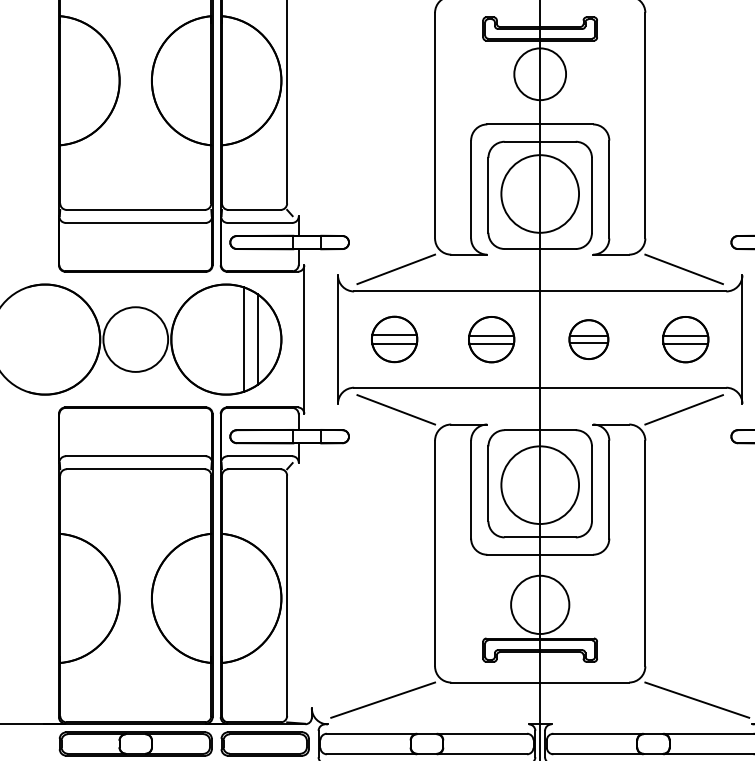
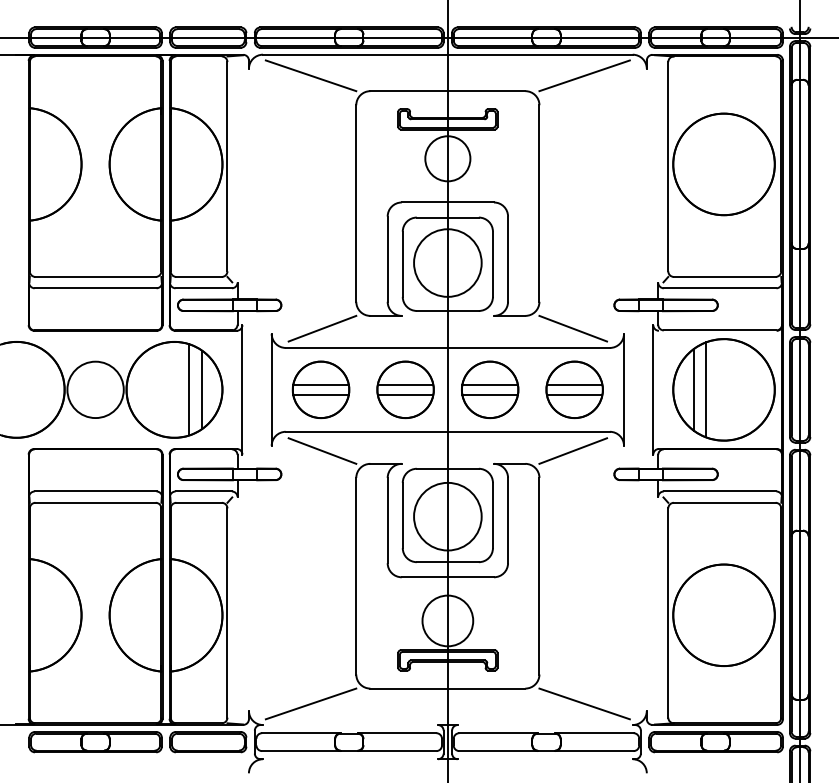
part: (393, 339) -> (320, 389), size x1.43
part: (491, 339) -> (405, 389), size x1.43
part: (589, 339) -> (490, 389), size x1.67
part: (685, 339) -> (574, 389), size x1.43

